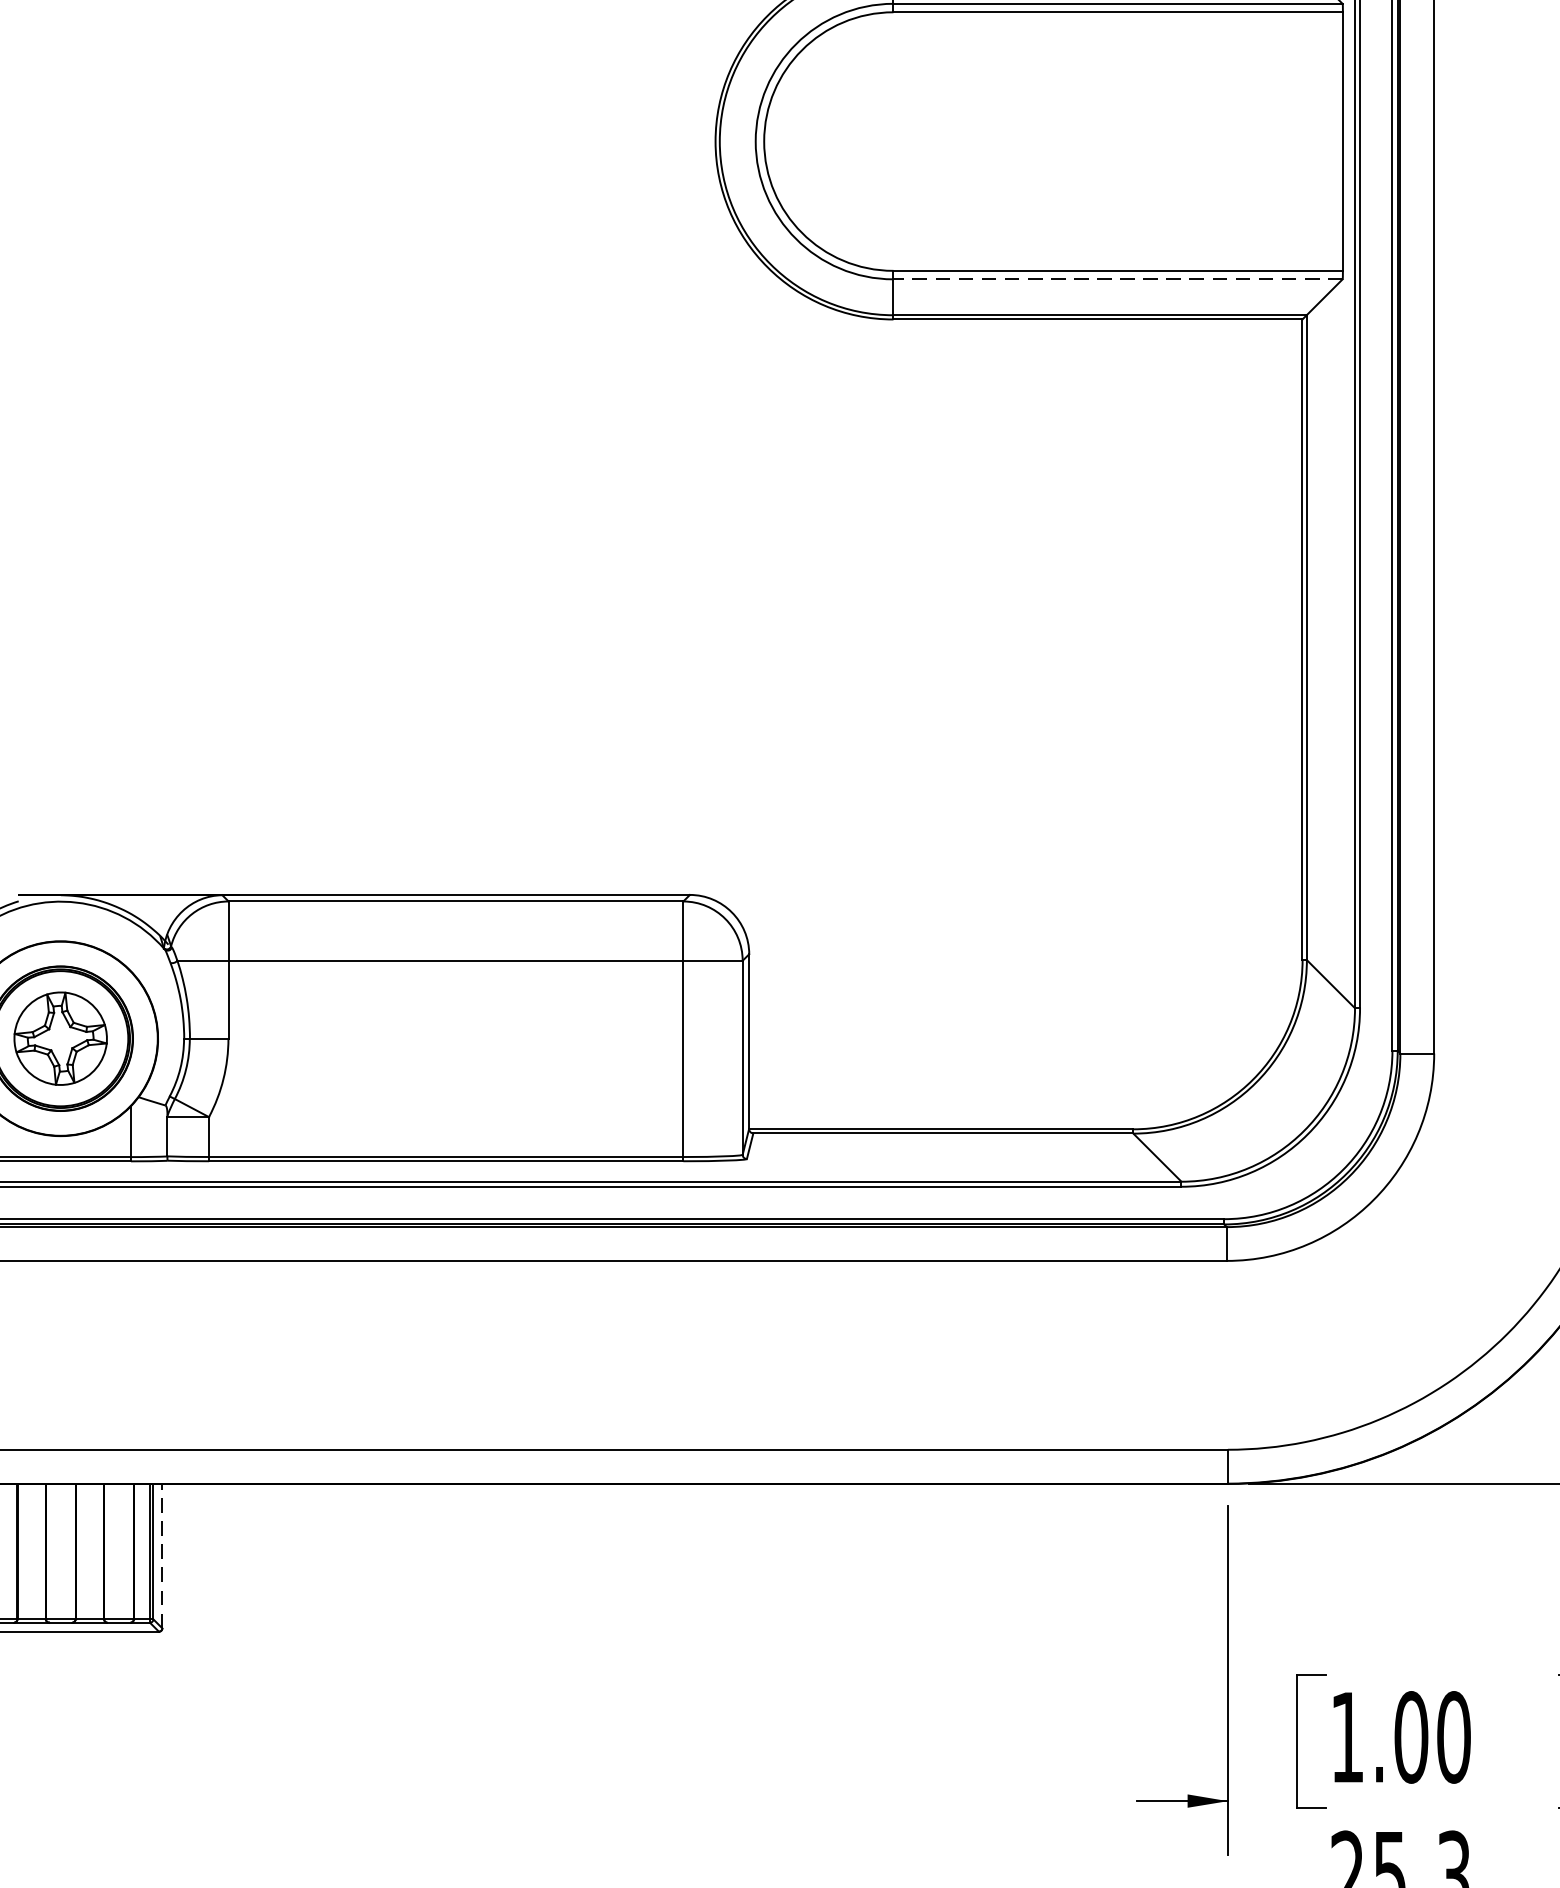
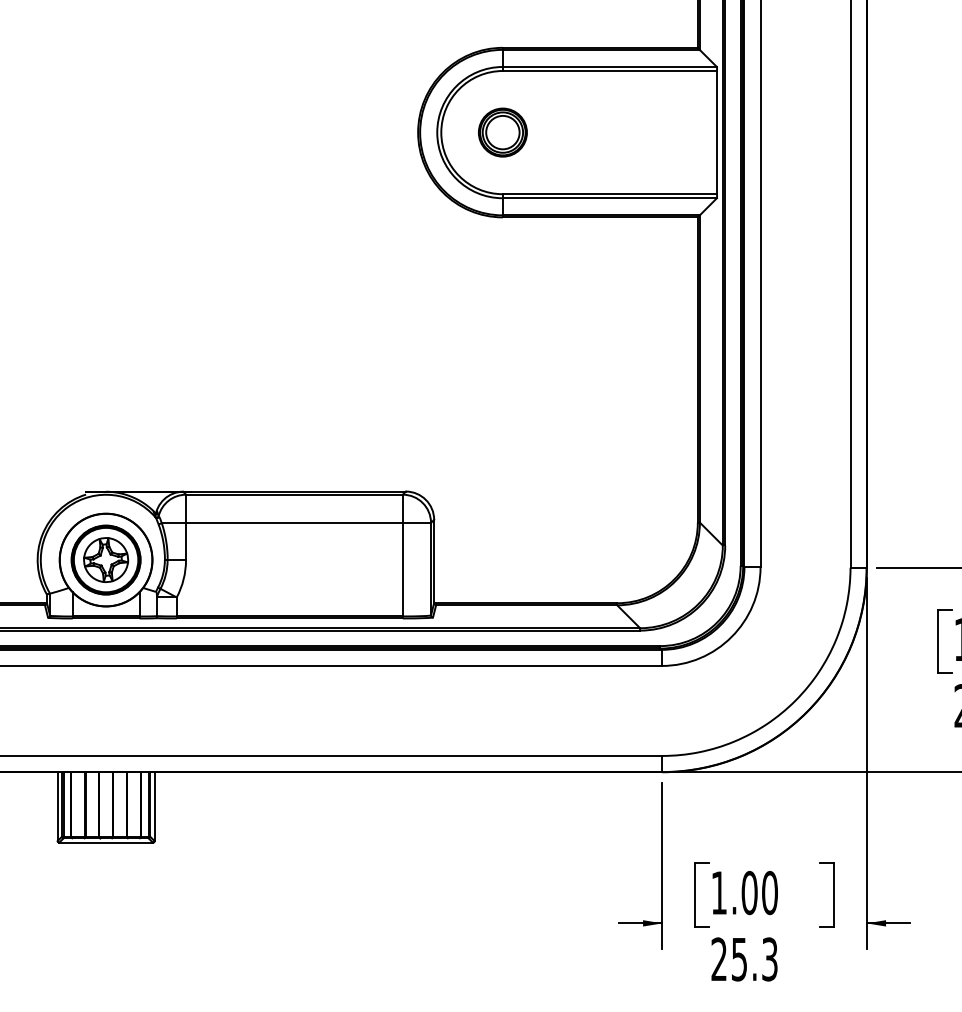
part: (892, 141) -> (502, 132), added
line: (1117, 279) -> (609, 198), dashed -> solid
line: (162, 1555) -> (154, 806), dashed -> solid

